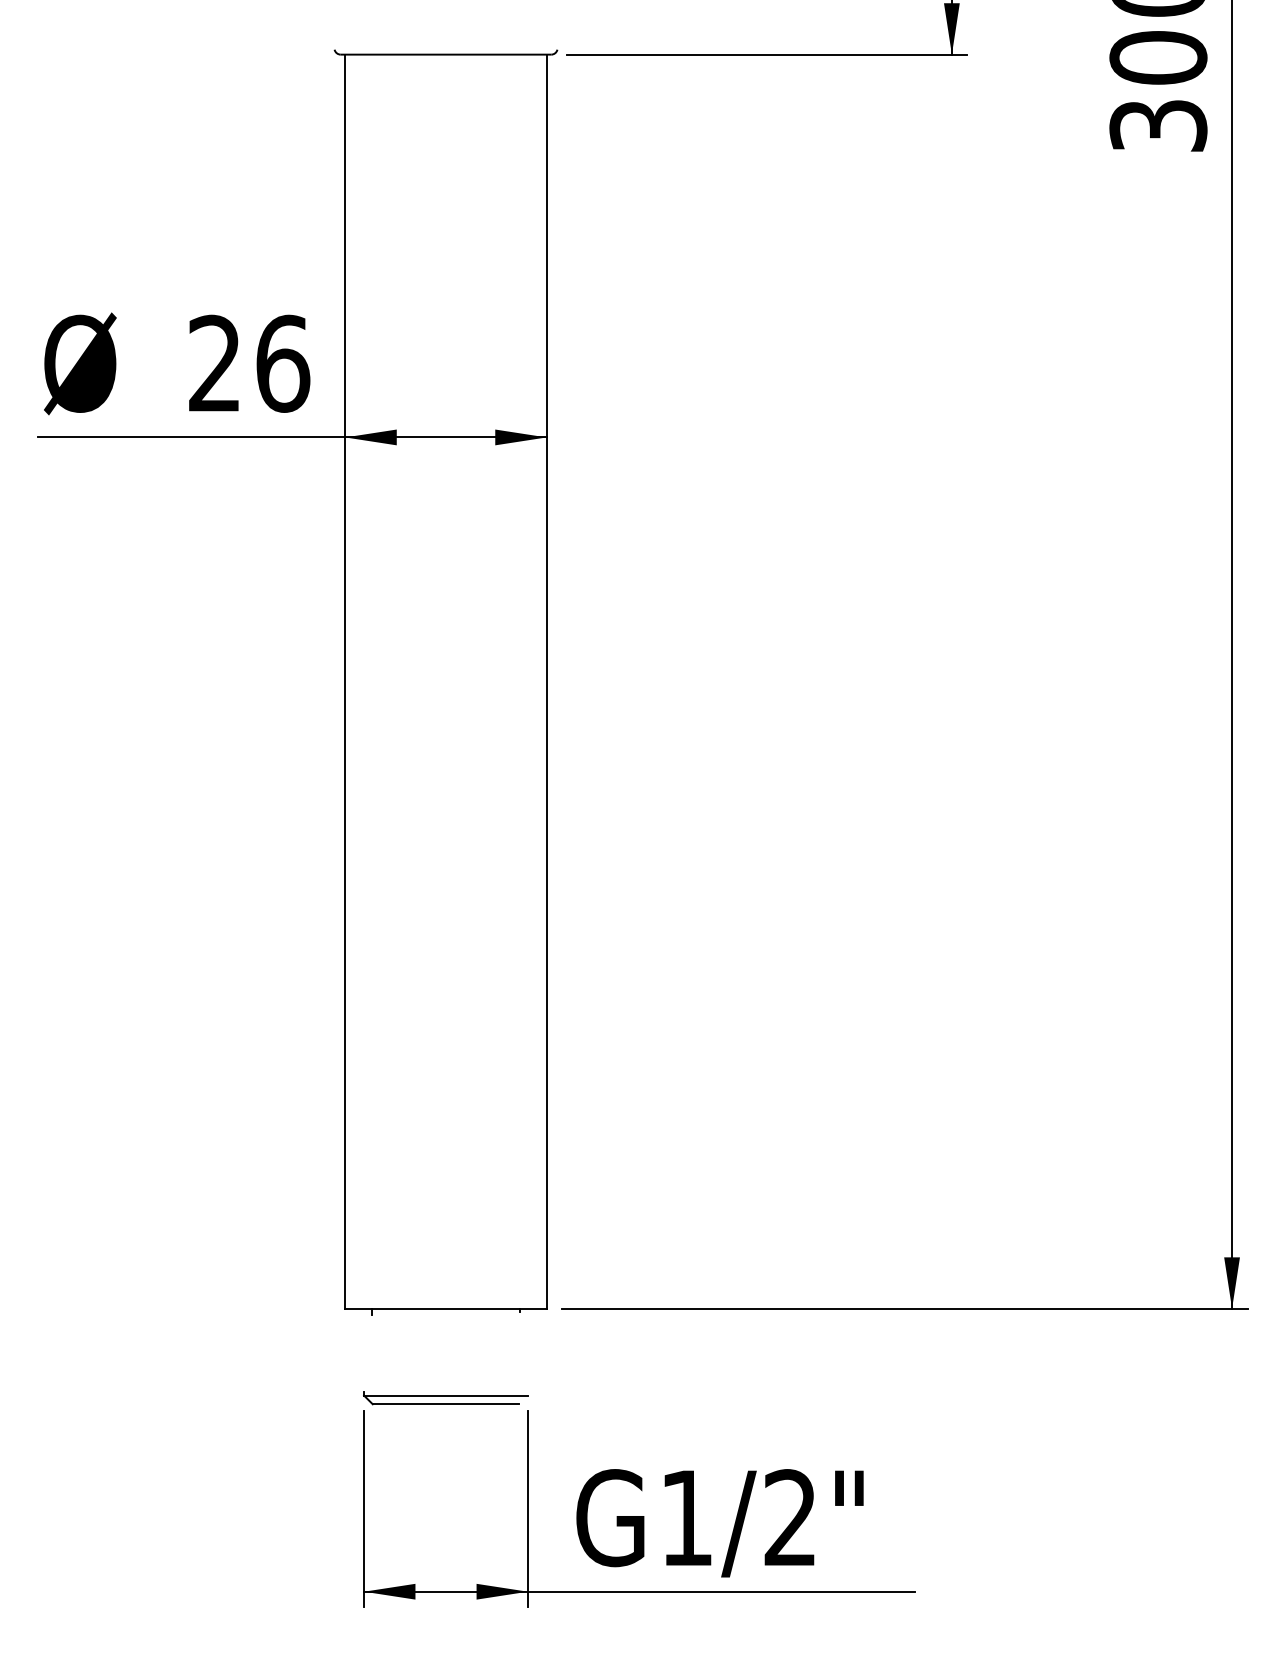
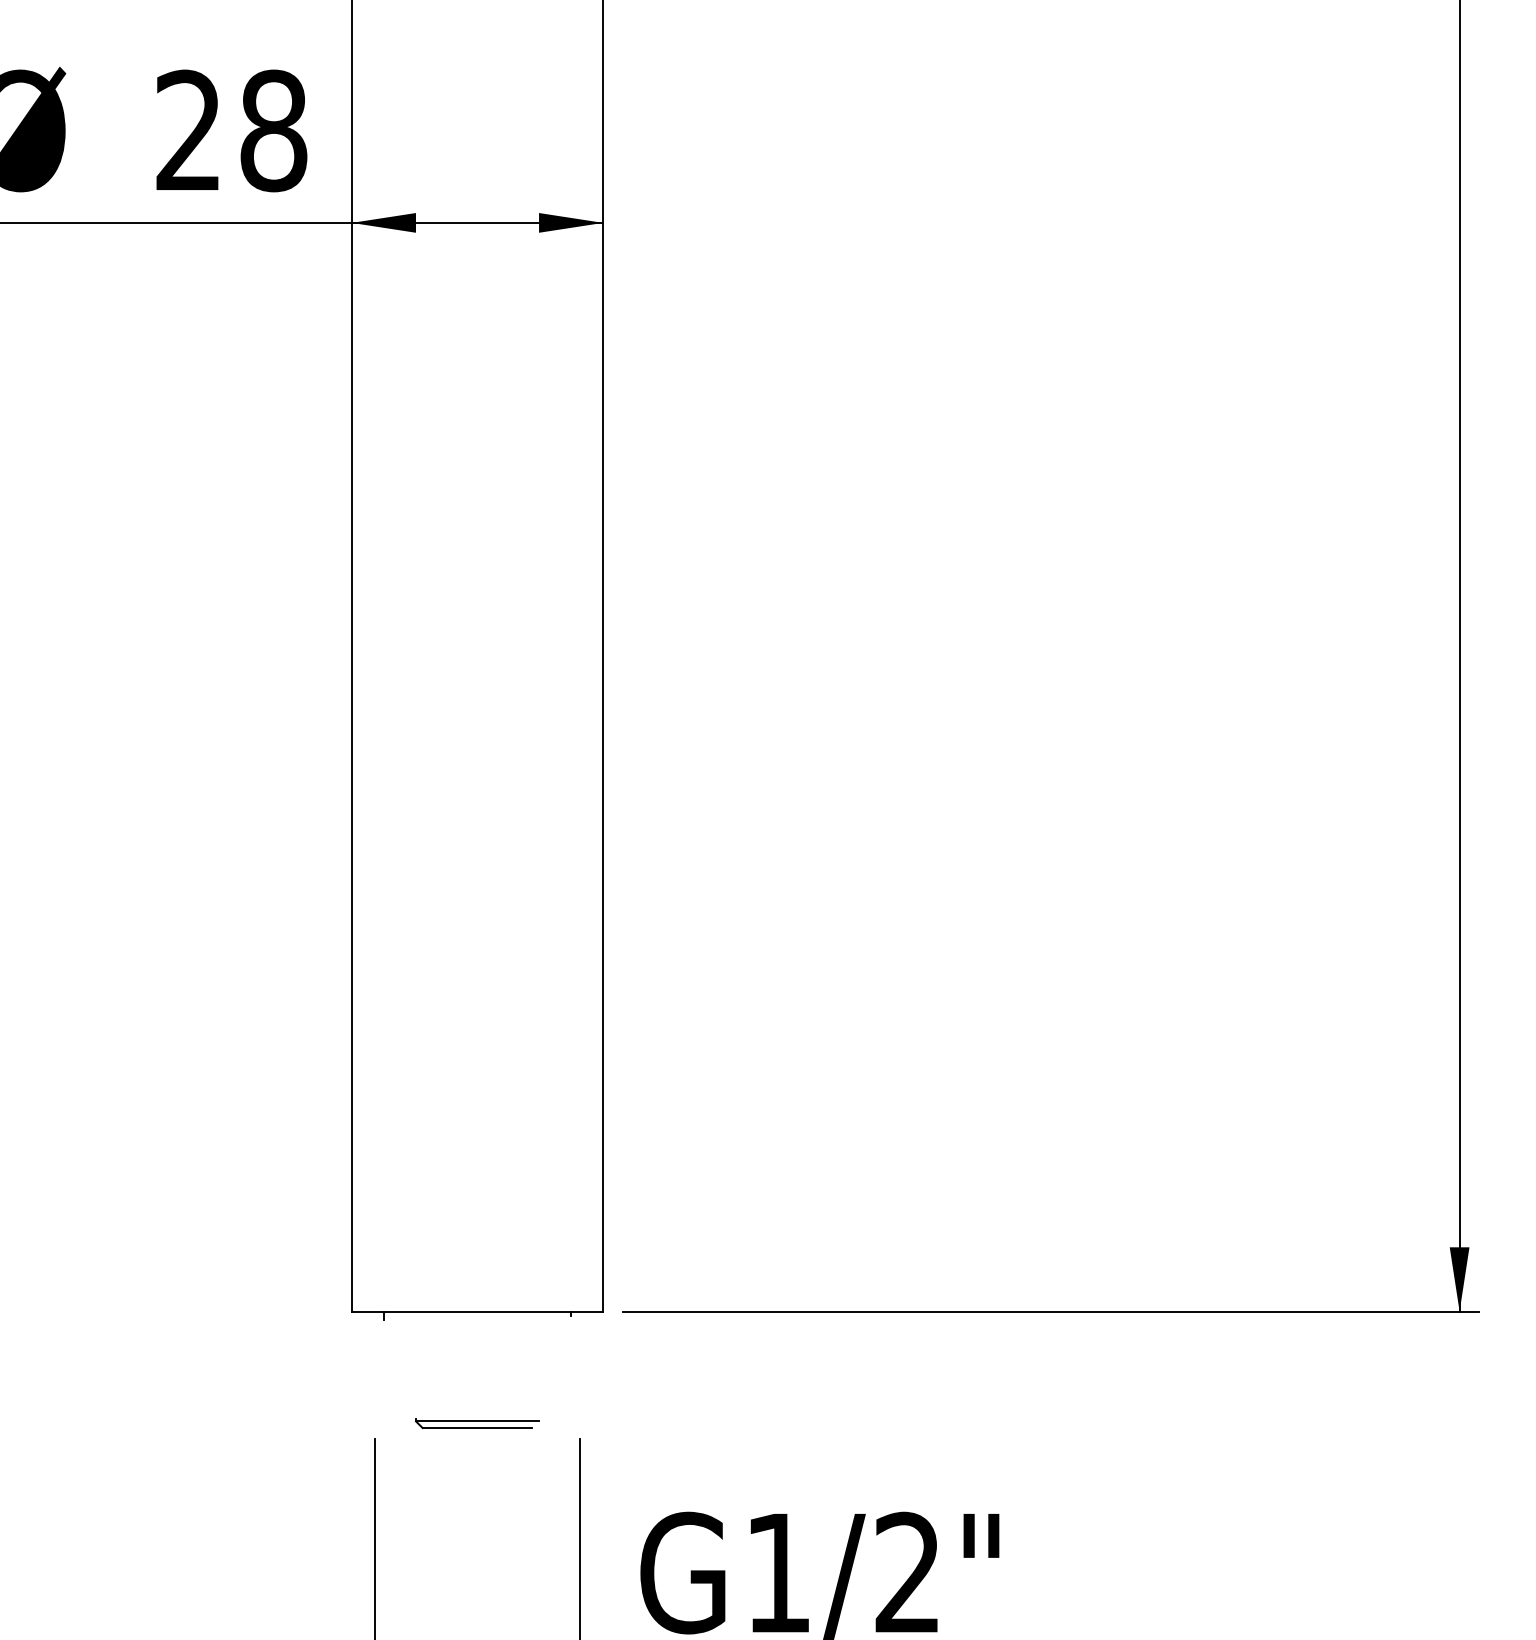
text: (283, 363) -> (274, 130), 26 -> 28
part: (445, 1398) -> (476, 1423), size x0.6

